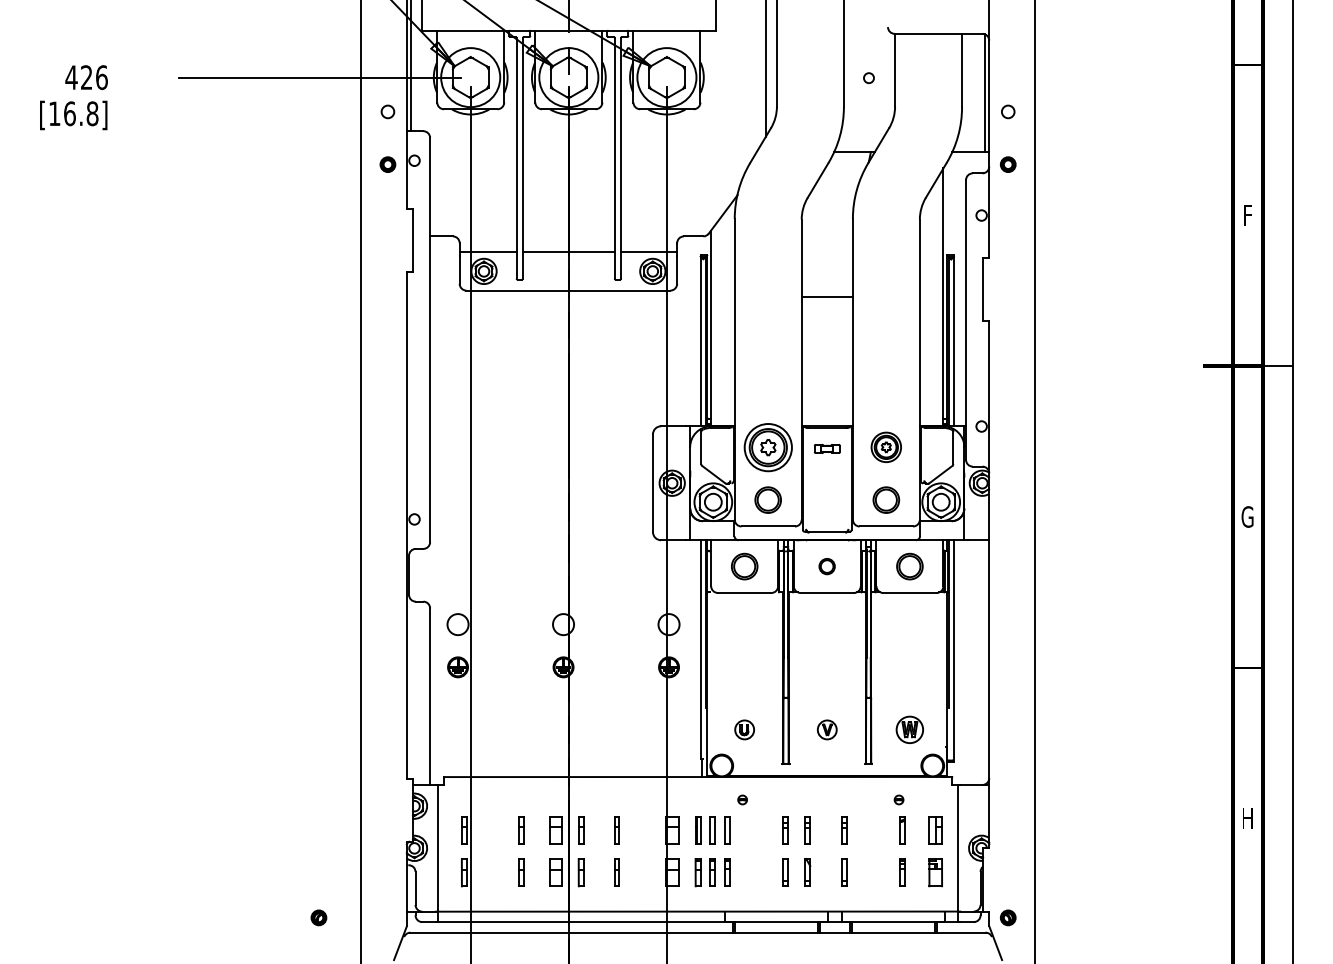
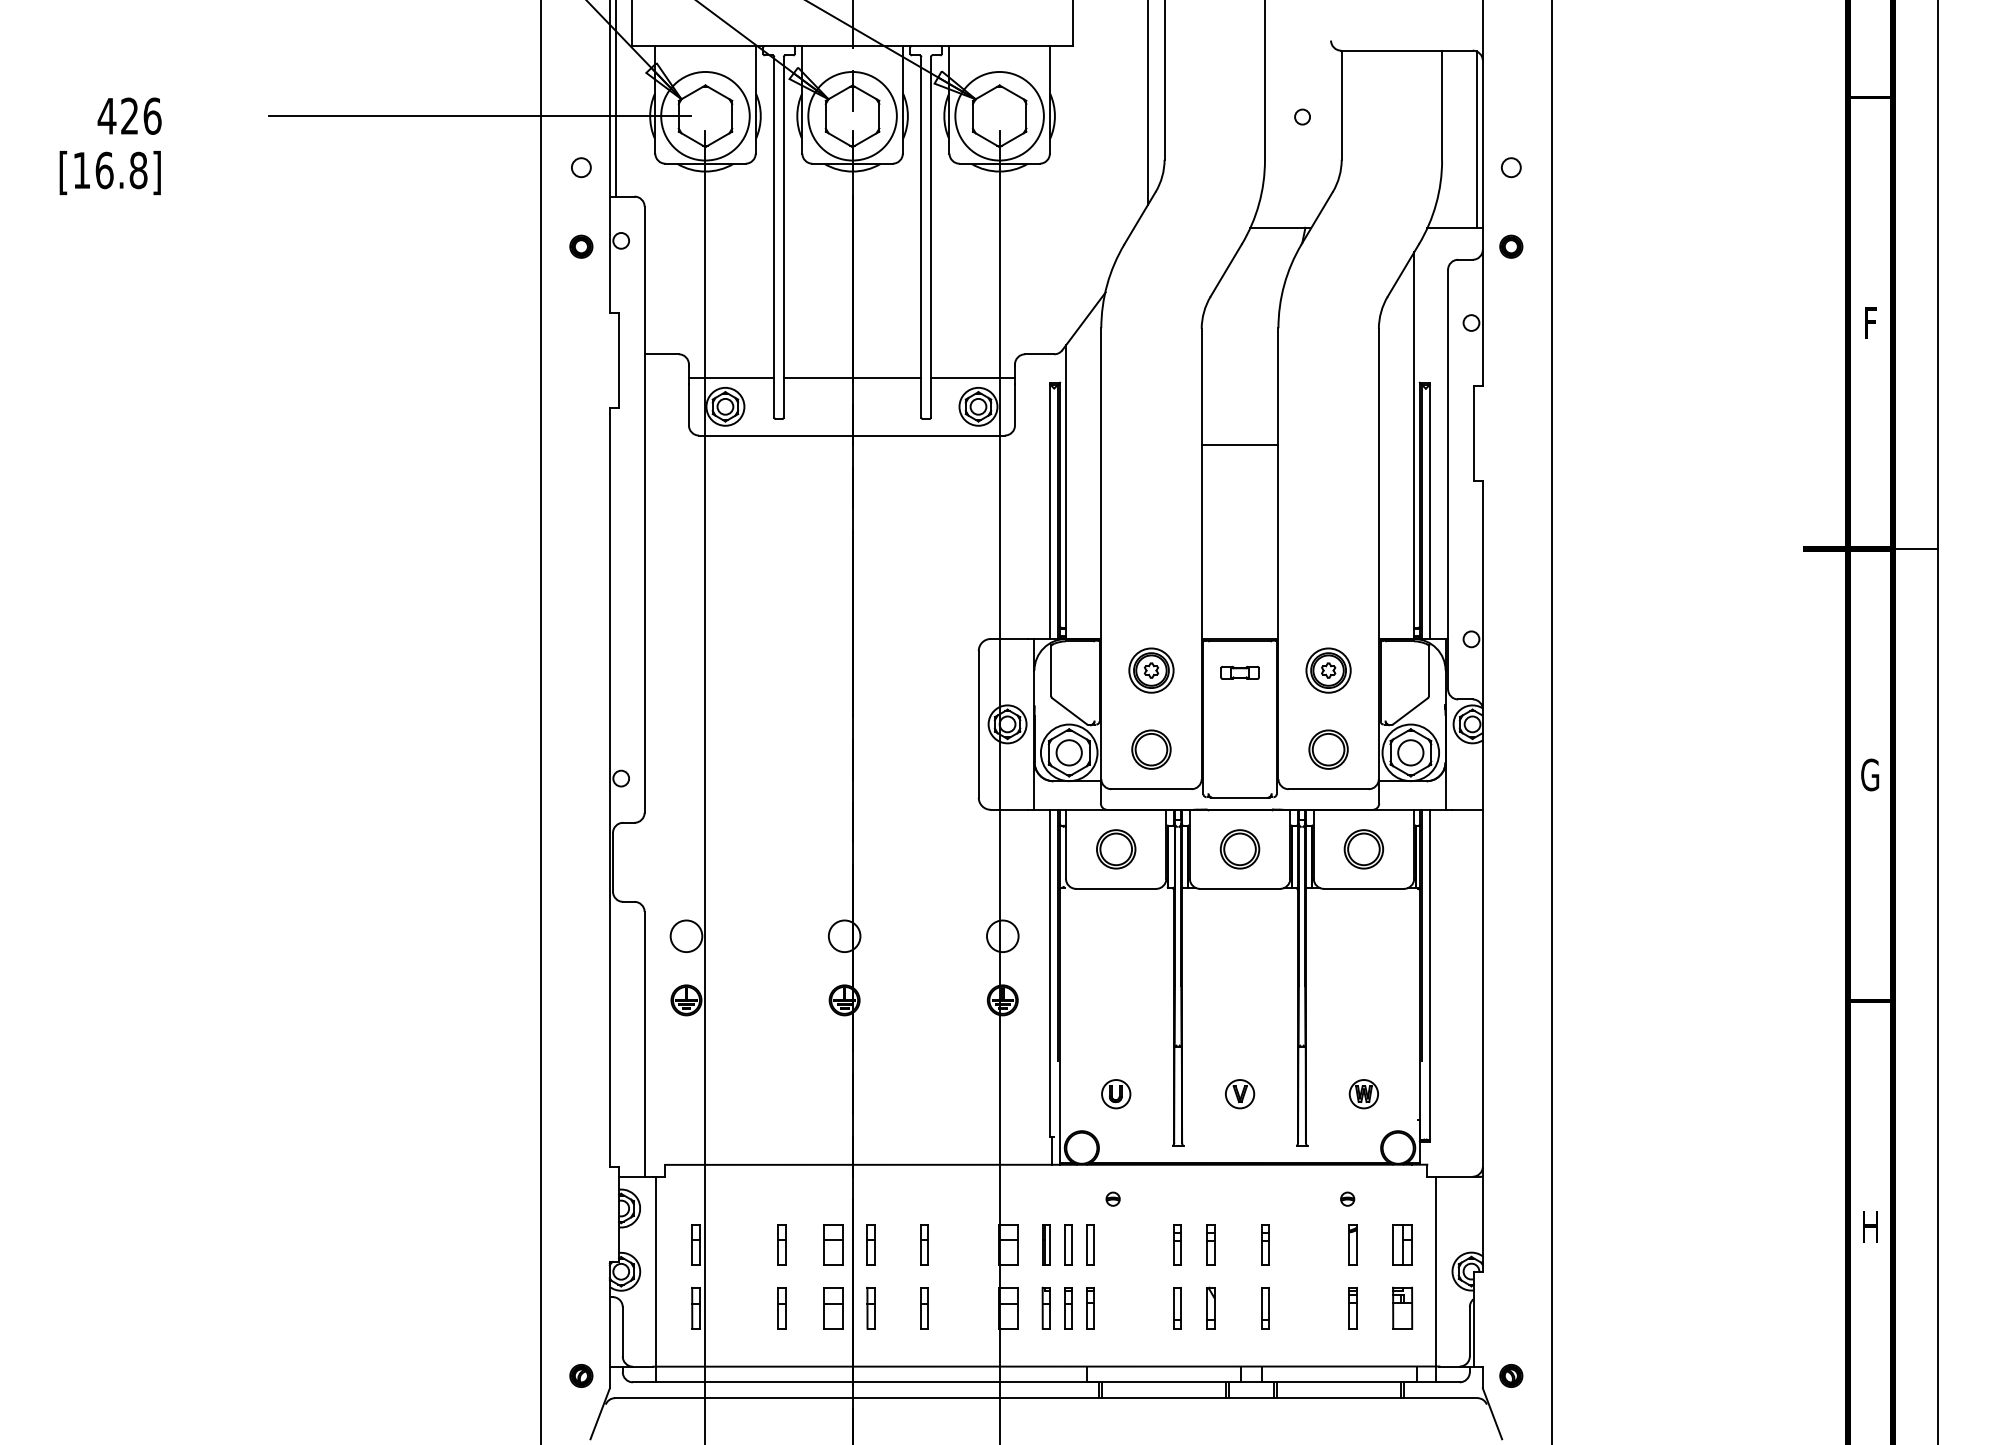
part: (767, 446) -> (1150, 669), size x0.62
part: (826, 566) -> (1238, 849), size x1.67
part: (909, 729) -> (1363, 1093), size x0.71
part: (318, 917) -> (580, 1375), moved

